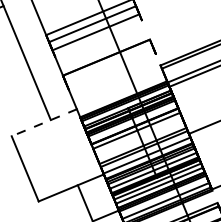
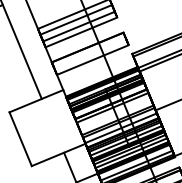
line: (98, 39) -> (81, 32), added
line: (112, 72) -> (92, 59), added
line: (43, 123) -> (35, 101), dashed -> solid

